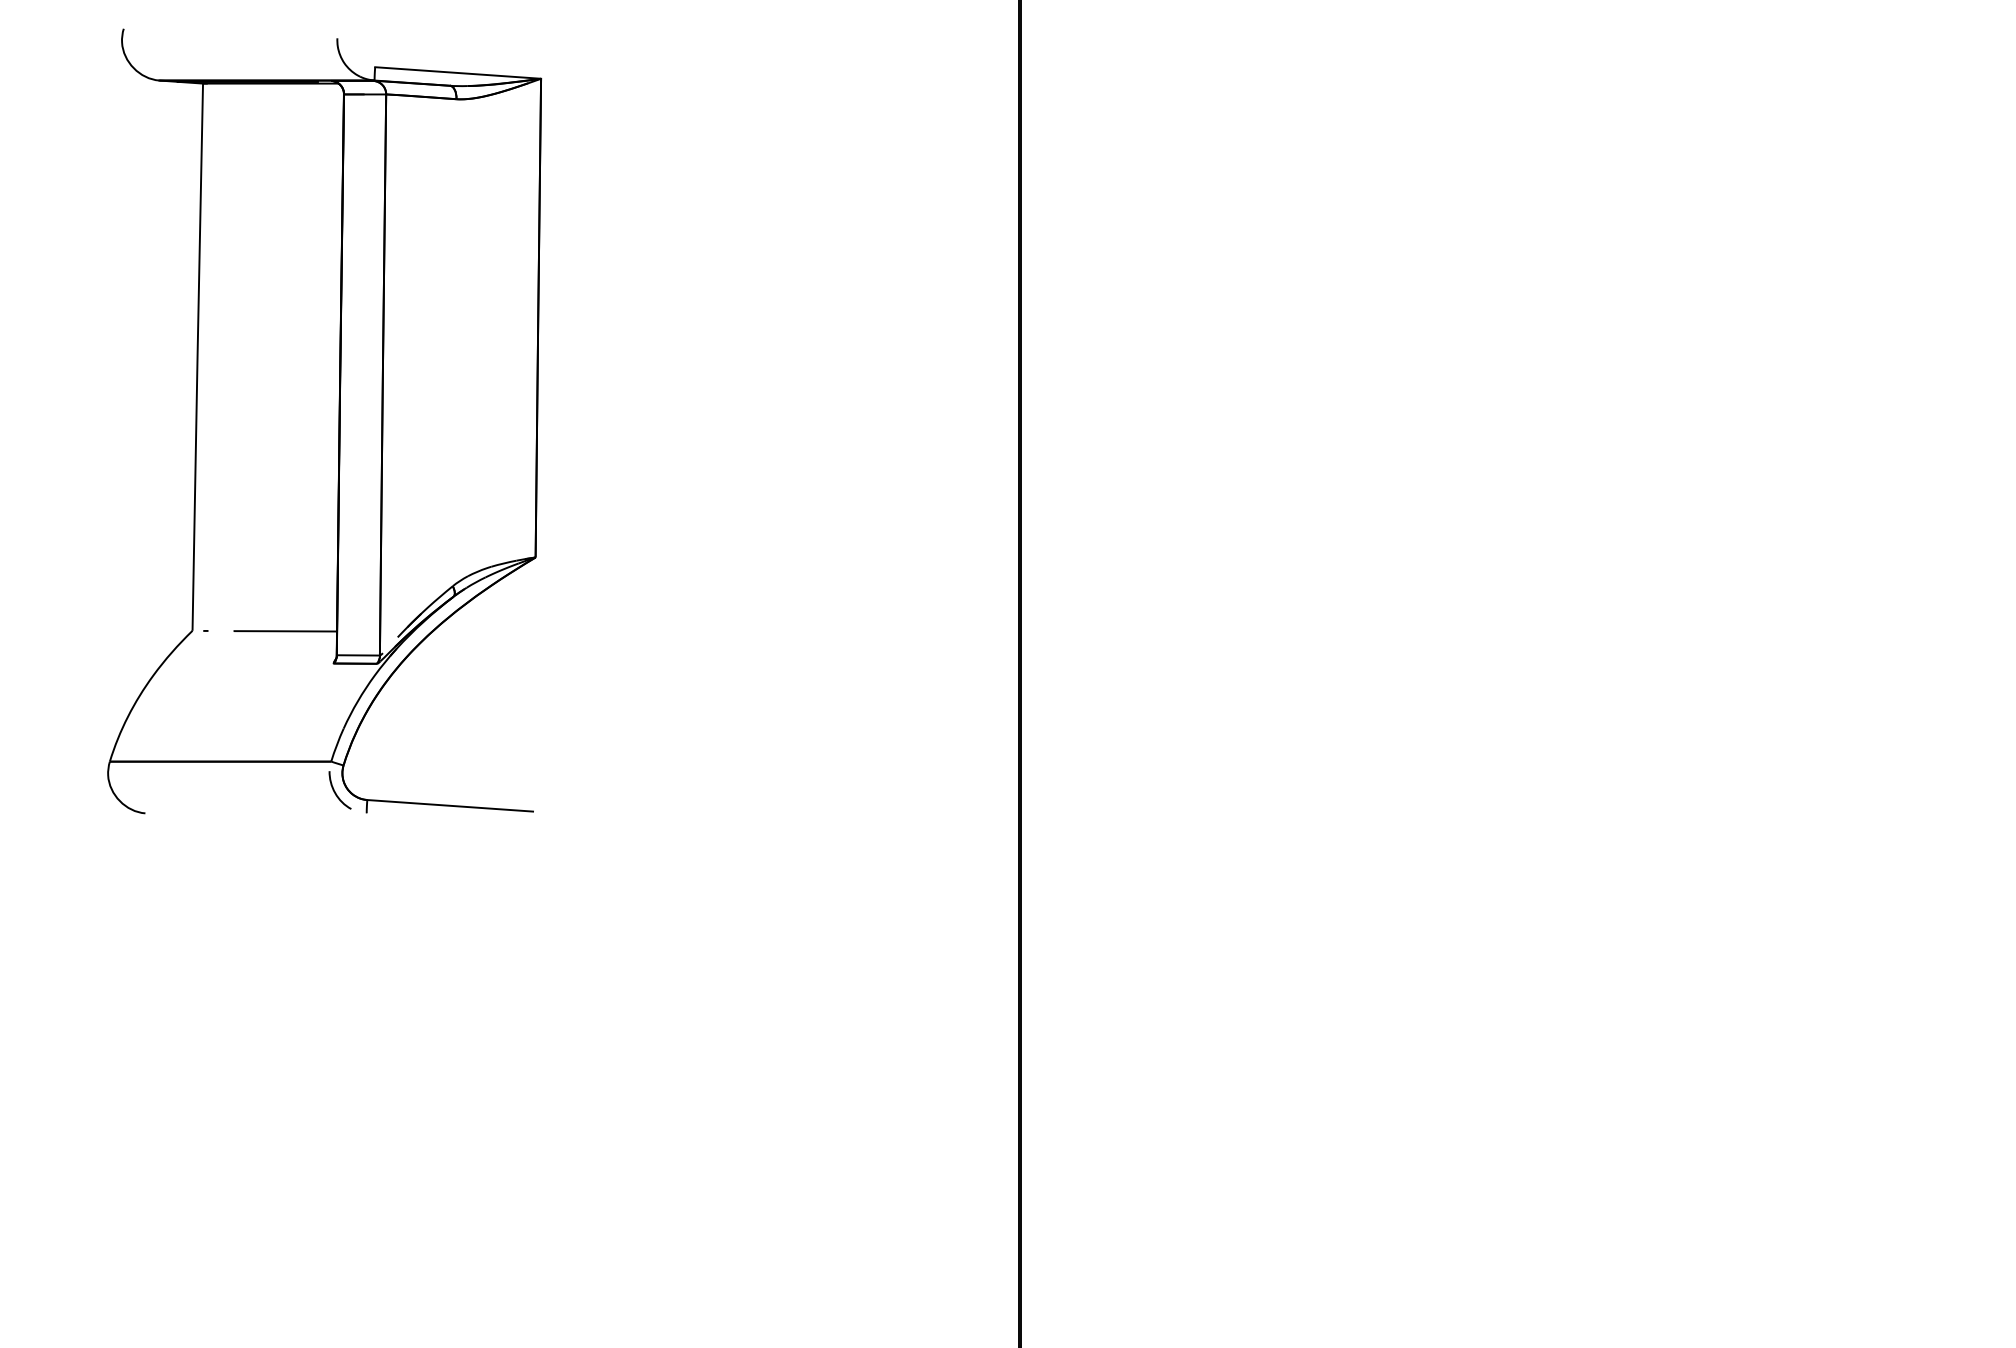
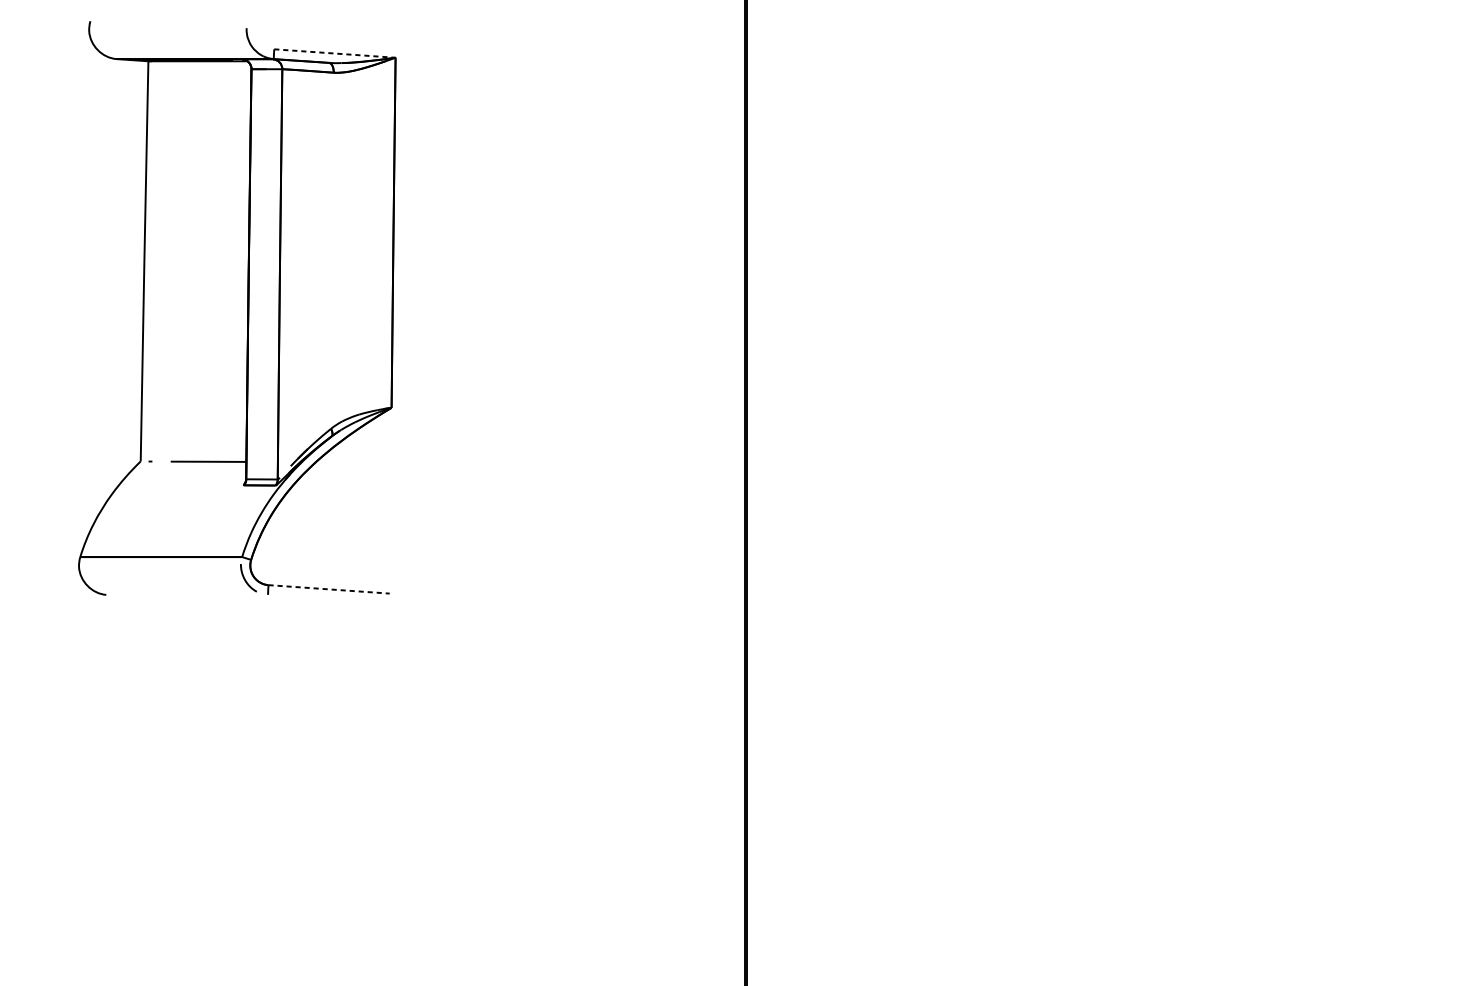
line: (458, 73) -> (335, 53), solid -> dashed
line: (450, 805) -> (329, 589), solid -> dashed

